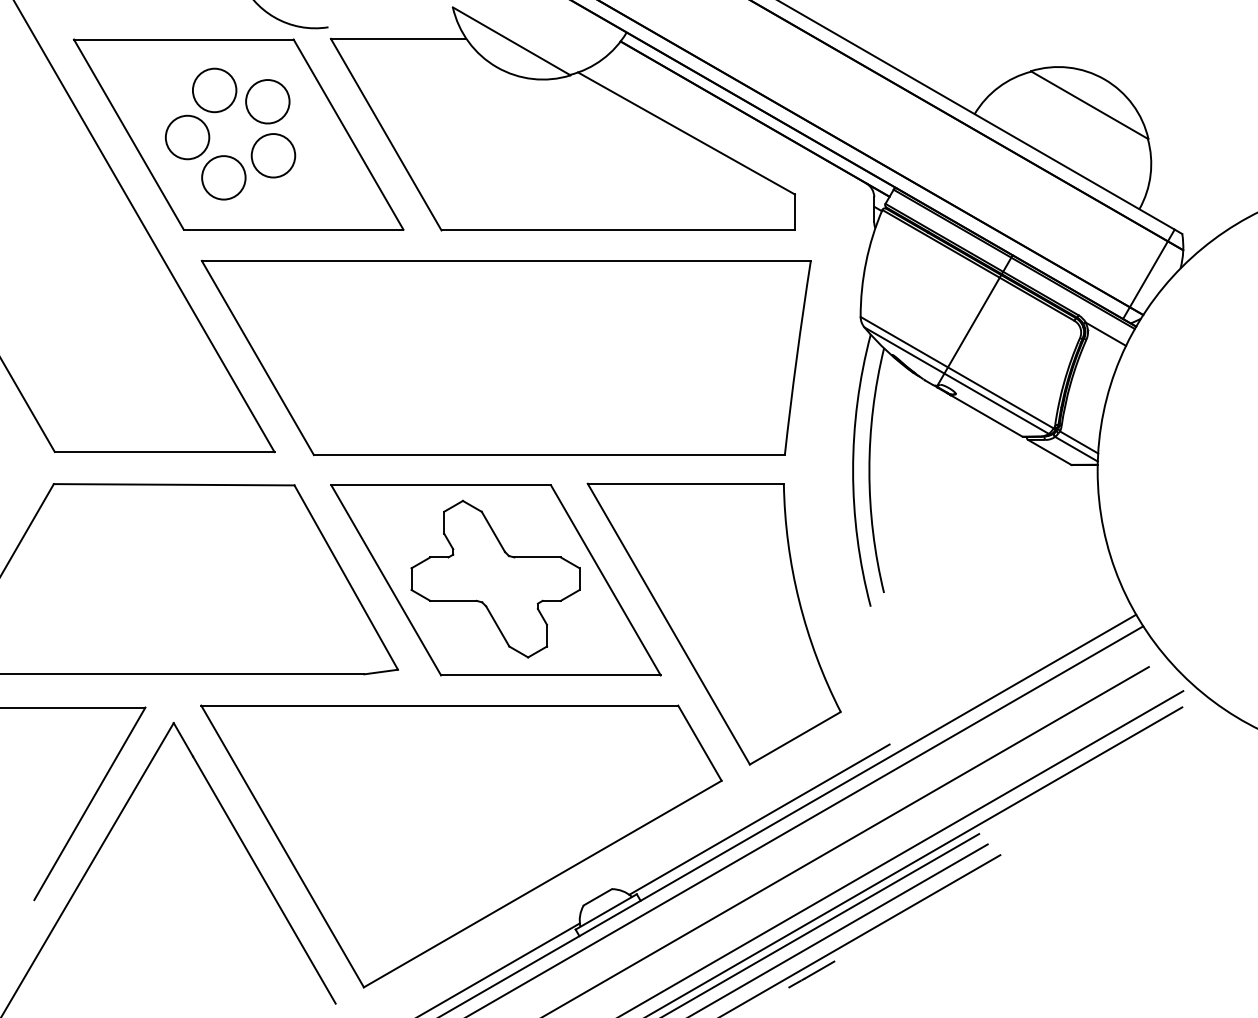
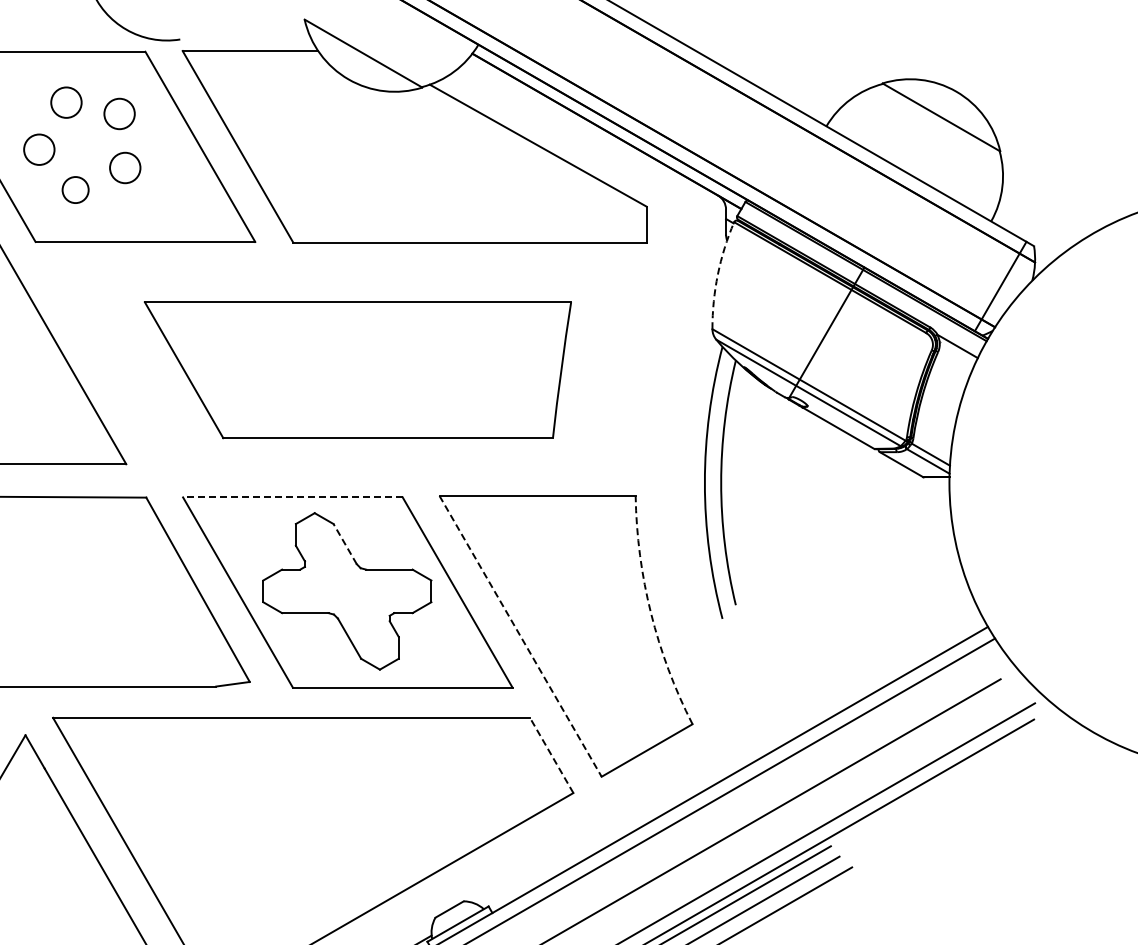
circle: (214, 90) -> (66, 102), size x0.7
circle: (267, 101) -> (119, 113), size x0.7
circle: (187, 137) -> (39, 149), size x0.7
circle: (273, 155) -> (125, 167), size x0.7
circle: (223, 177) -> (75, 189), size x0.6
arc: (866, 262) -> (718, 274), solid -> dashed
part: (505, 357) -> (357, 369), size x0.7
line: (441, 485) -> (293, 497), solid -> dashed
line: (493, 531) -> (345, 543), solid -> dashed
arc: (799, 601) -> (651, 613), solid -> dashed
line: (669, 624) -> (521, 636), solid -> dashed
line: (699, 742) -> (551, 754), solid -> dashed
line: (759, 819) -> (611, 831), removed

